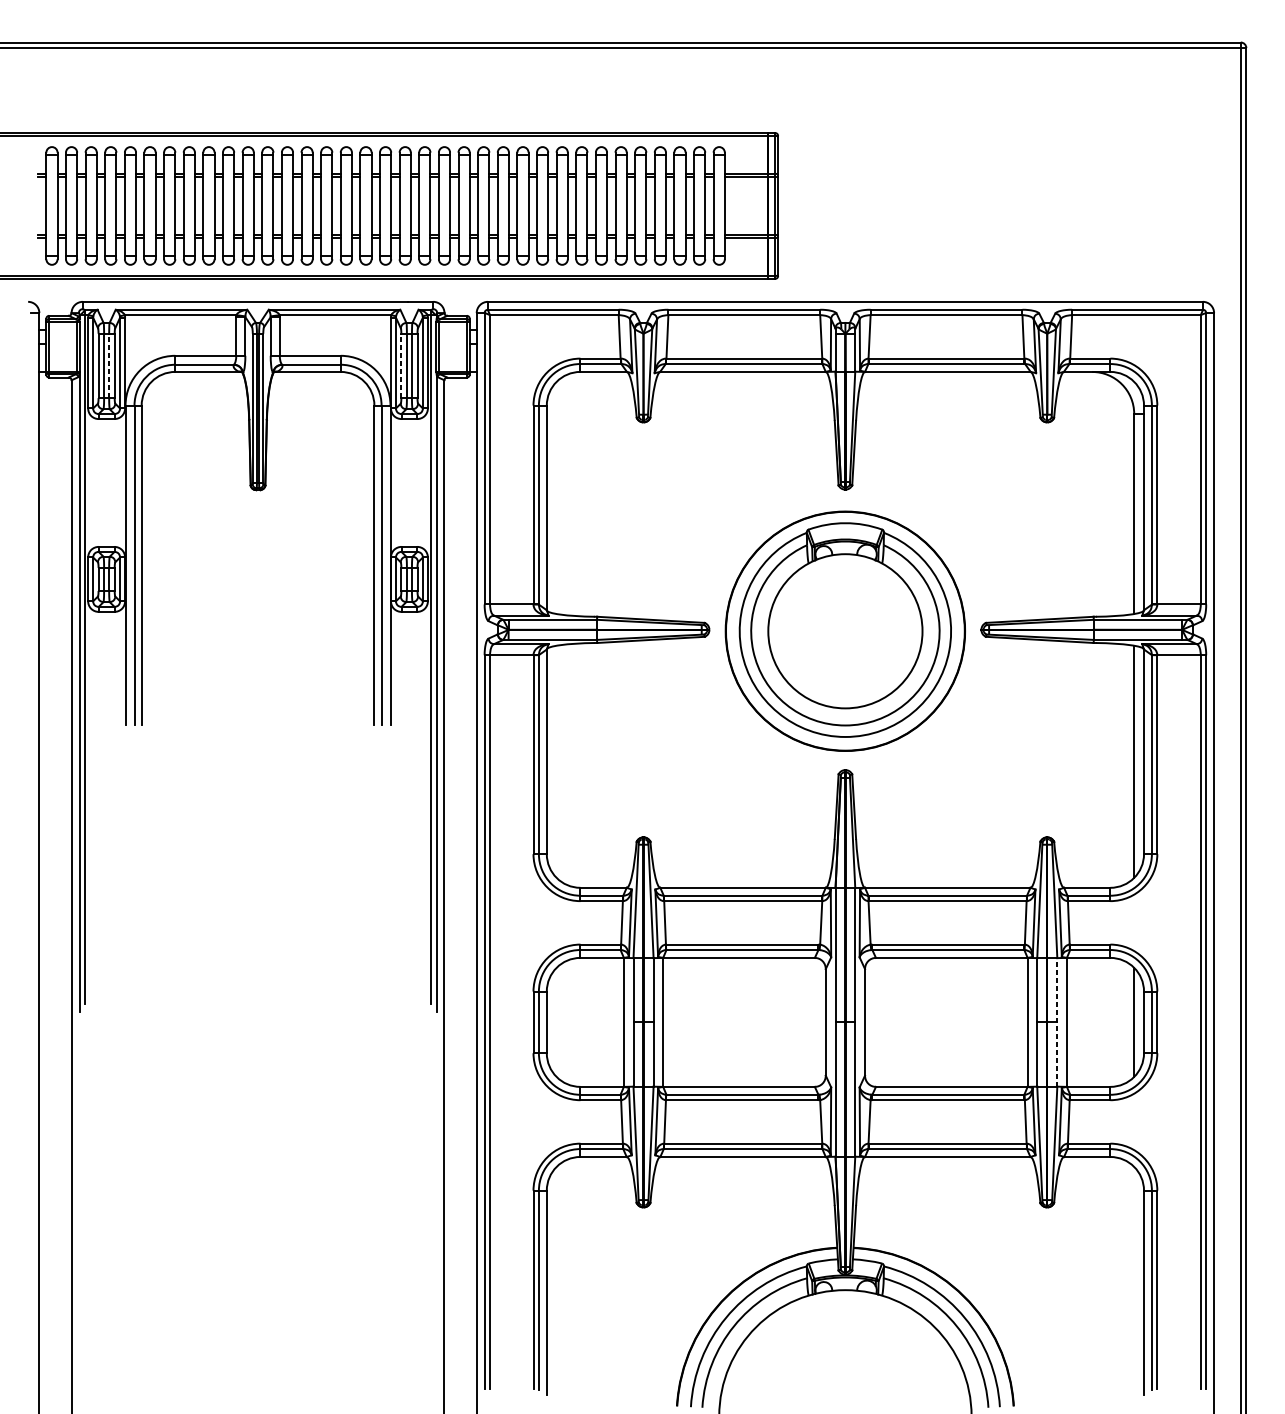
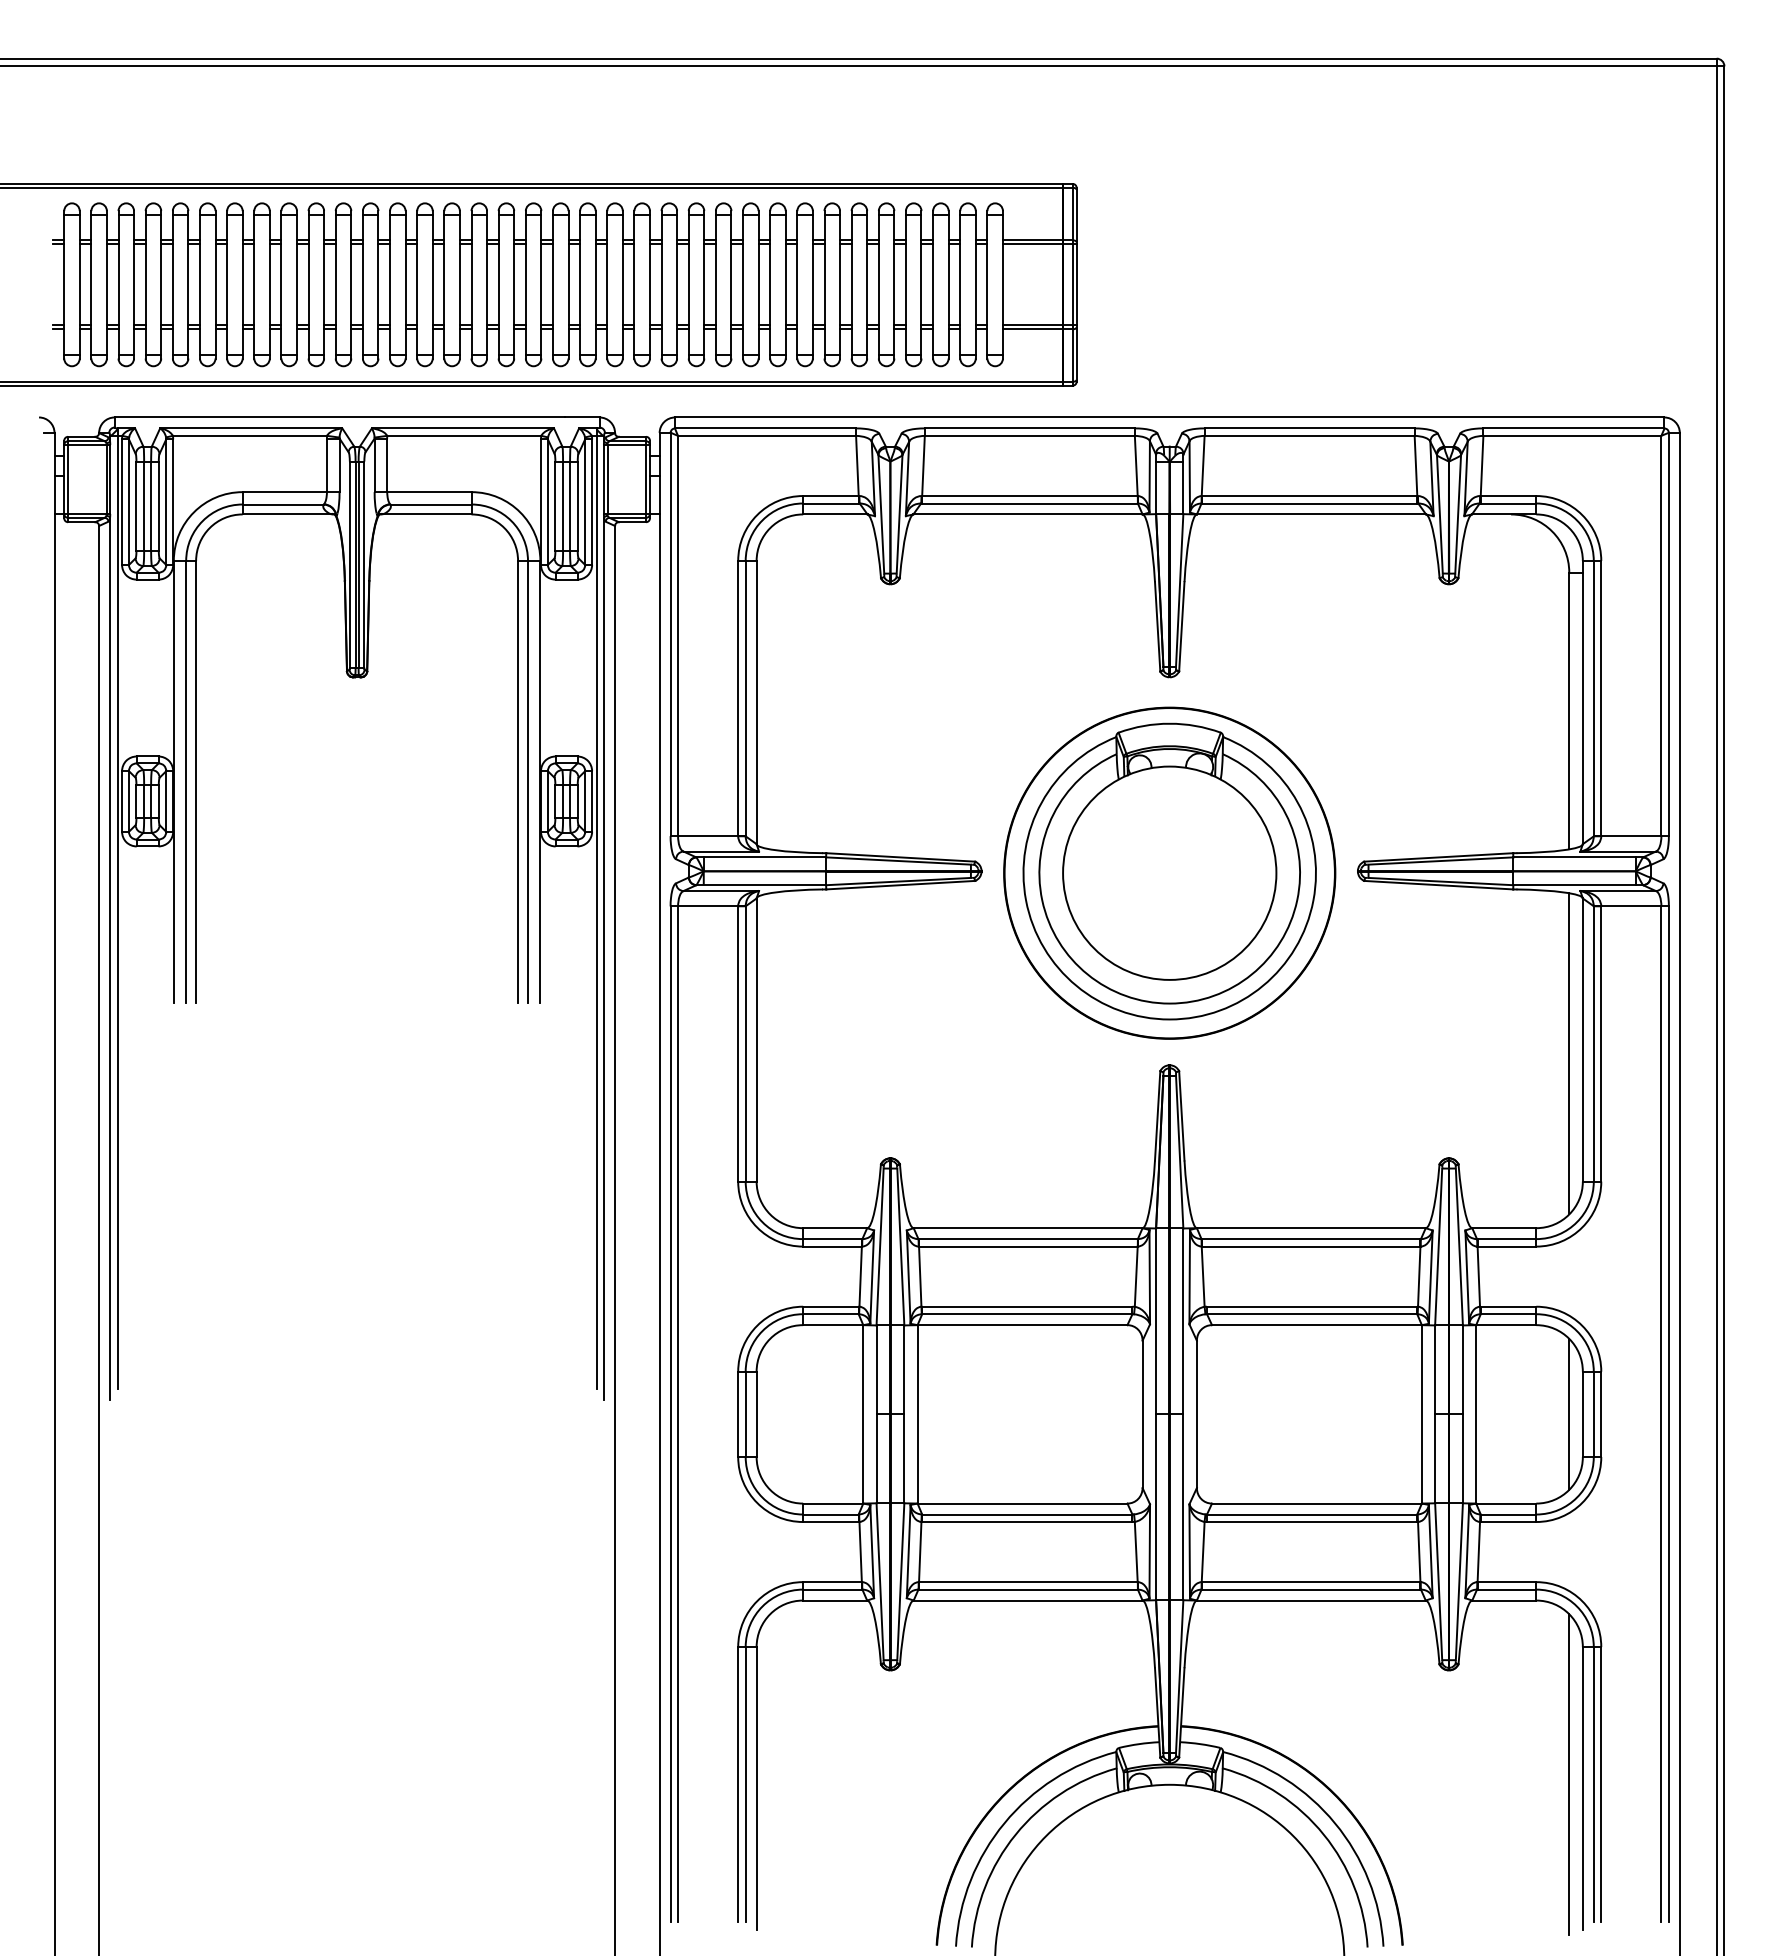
line: (109, 366) -> (151, 506), dashed -> solid
line: (401, 366) -> (555, 506), dashed -> solid
line: (1057, 1022) -> (1462, 1414), dashed -> solid
line: (1134, 1282) -> (1569, 1774), added

